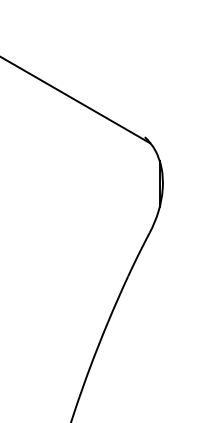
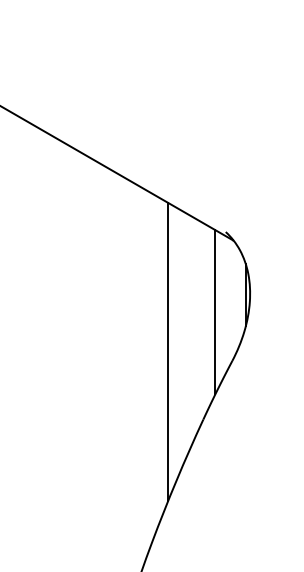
line: (137, 196) -> (215, 312), added
line: (102, 225) -> (168, 351), added

